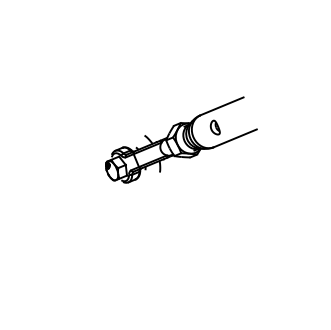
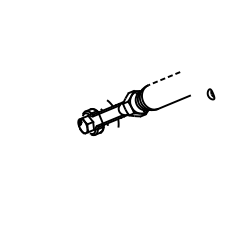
line: (221, 106) -> (163, 78), solid -> dashed
part: (214, 127) -> (210, 94), moved

